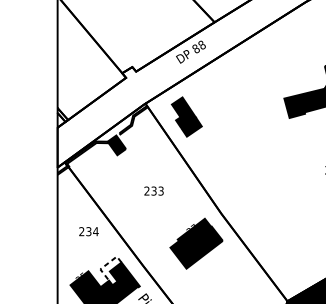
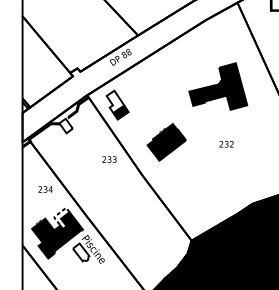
fill: (183, 112) -> (115, 101), removed
fill: (115, 144) -> (65, 125), removed
text: (154, 190) -> (109, 159), moved
part: (196, 243) -> (166, 142), moved

